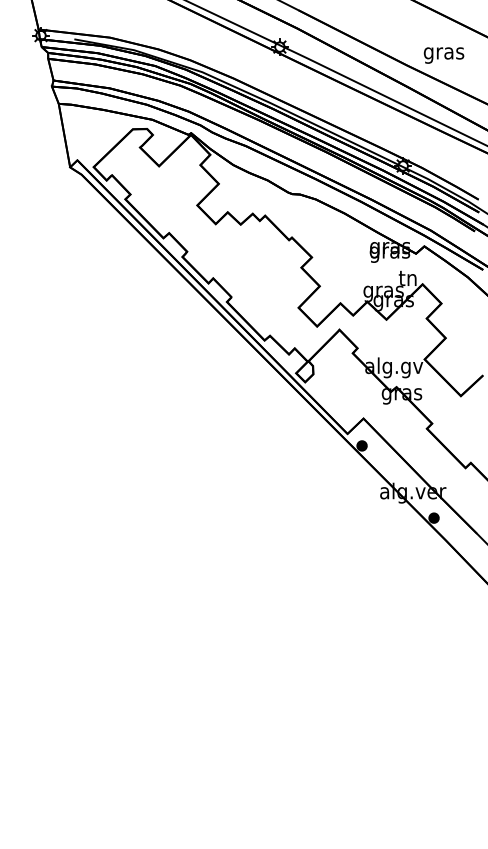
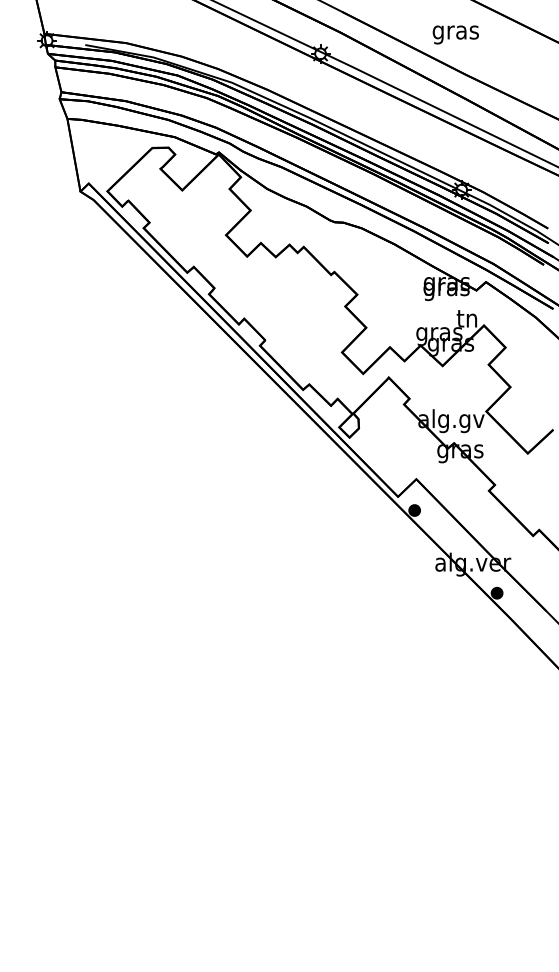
text: (443, 55) -> (455, 34), moved

